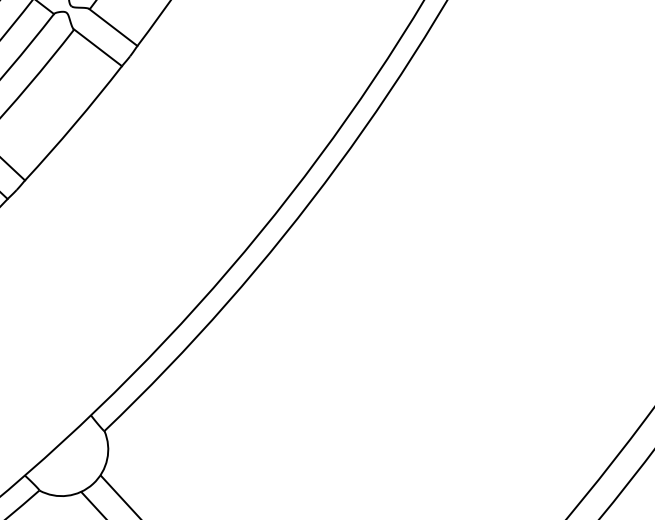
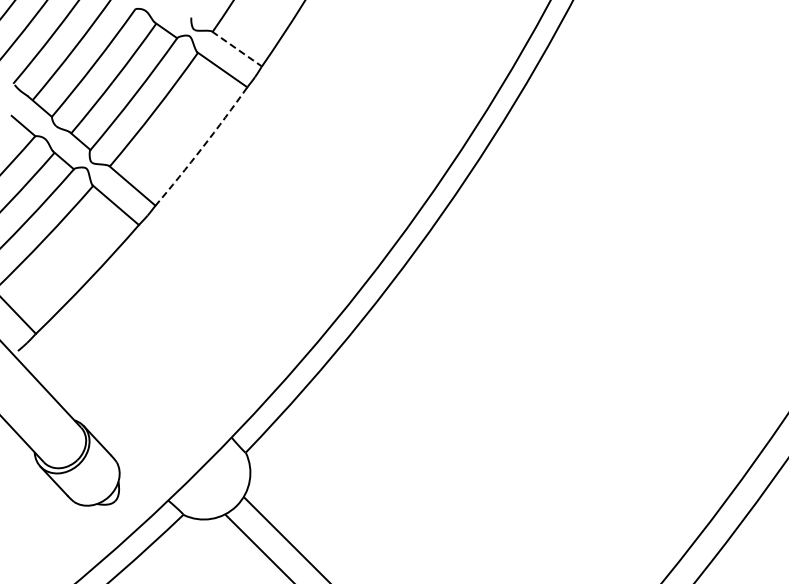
line: (113, 27) -> (237, 49), solid -> dashed
arc: (74, 124) -> (202, 147), solid -> dashed

